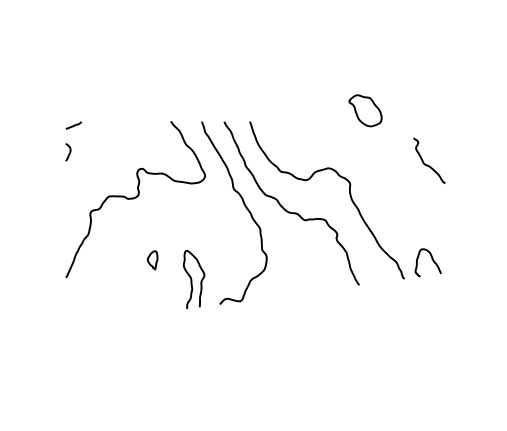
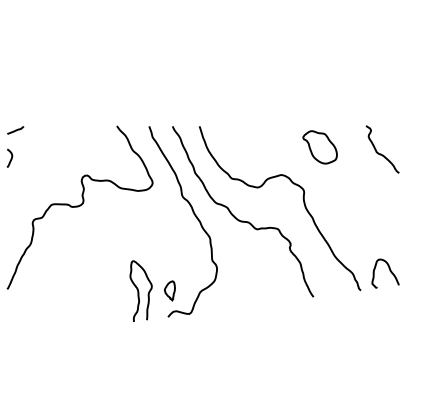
part: (365, 110) -> (320, 147), moved
curve: (427, 164) -> (380, 153), moved
part: (152, 260) -> (169, 291), moved

